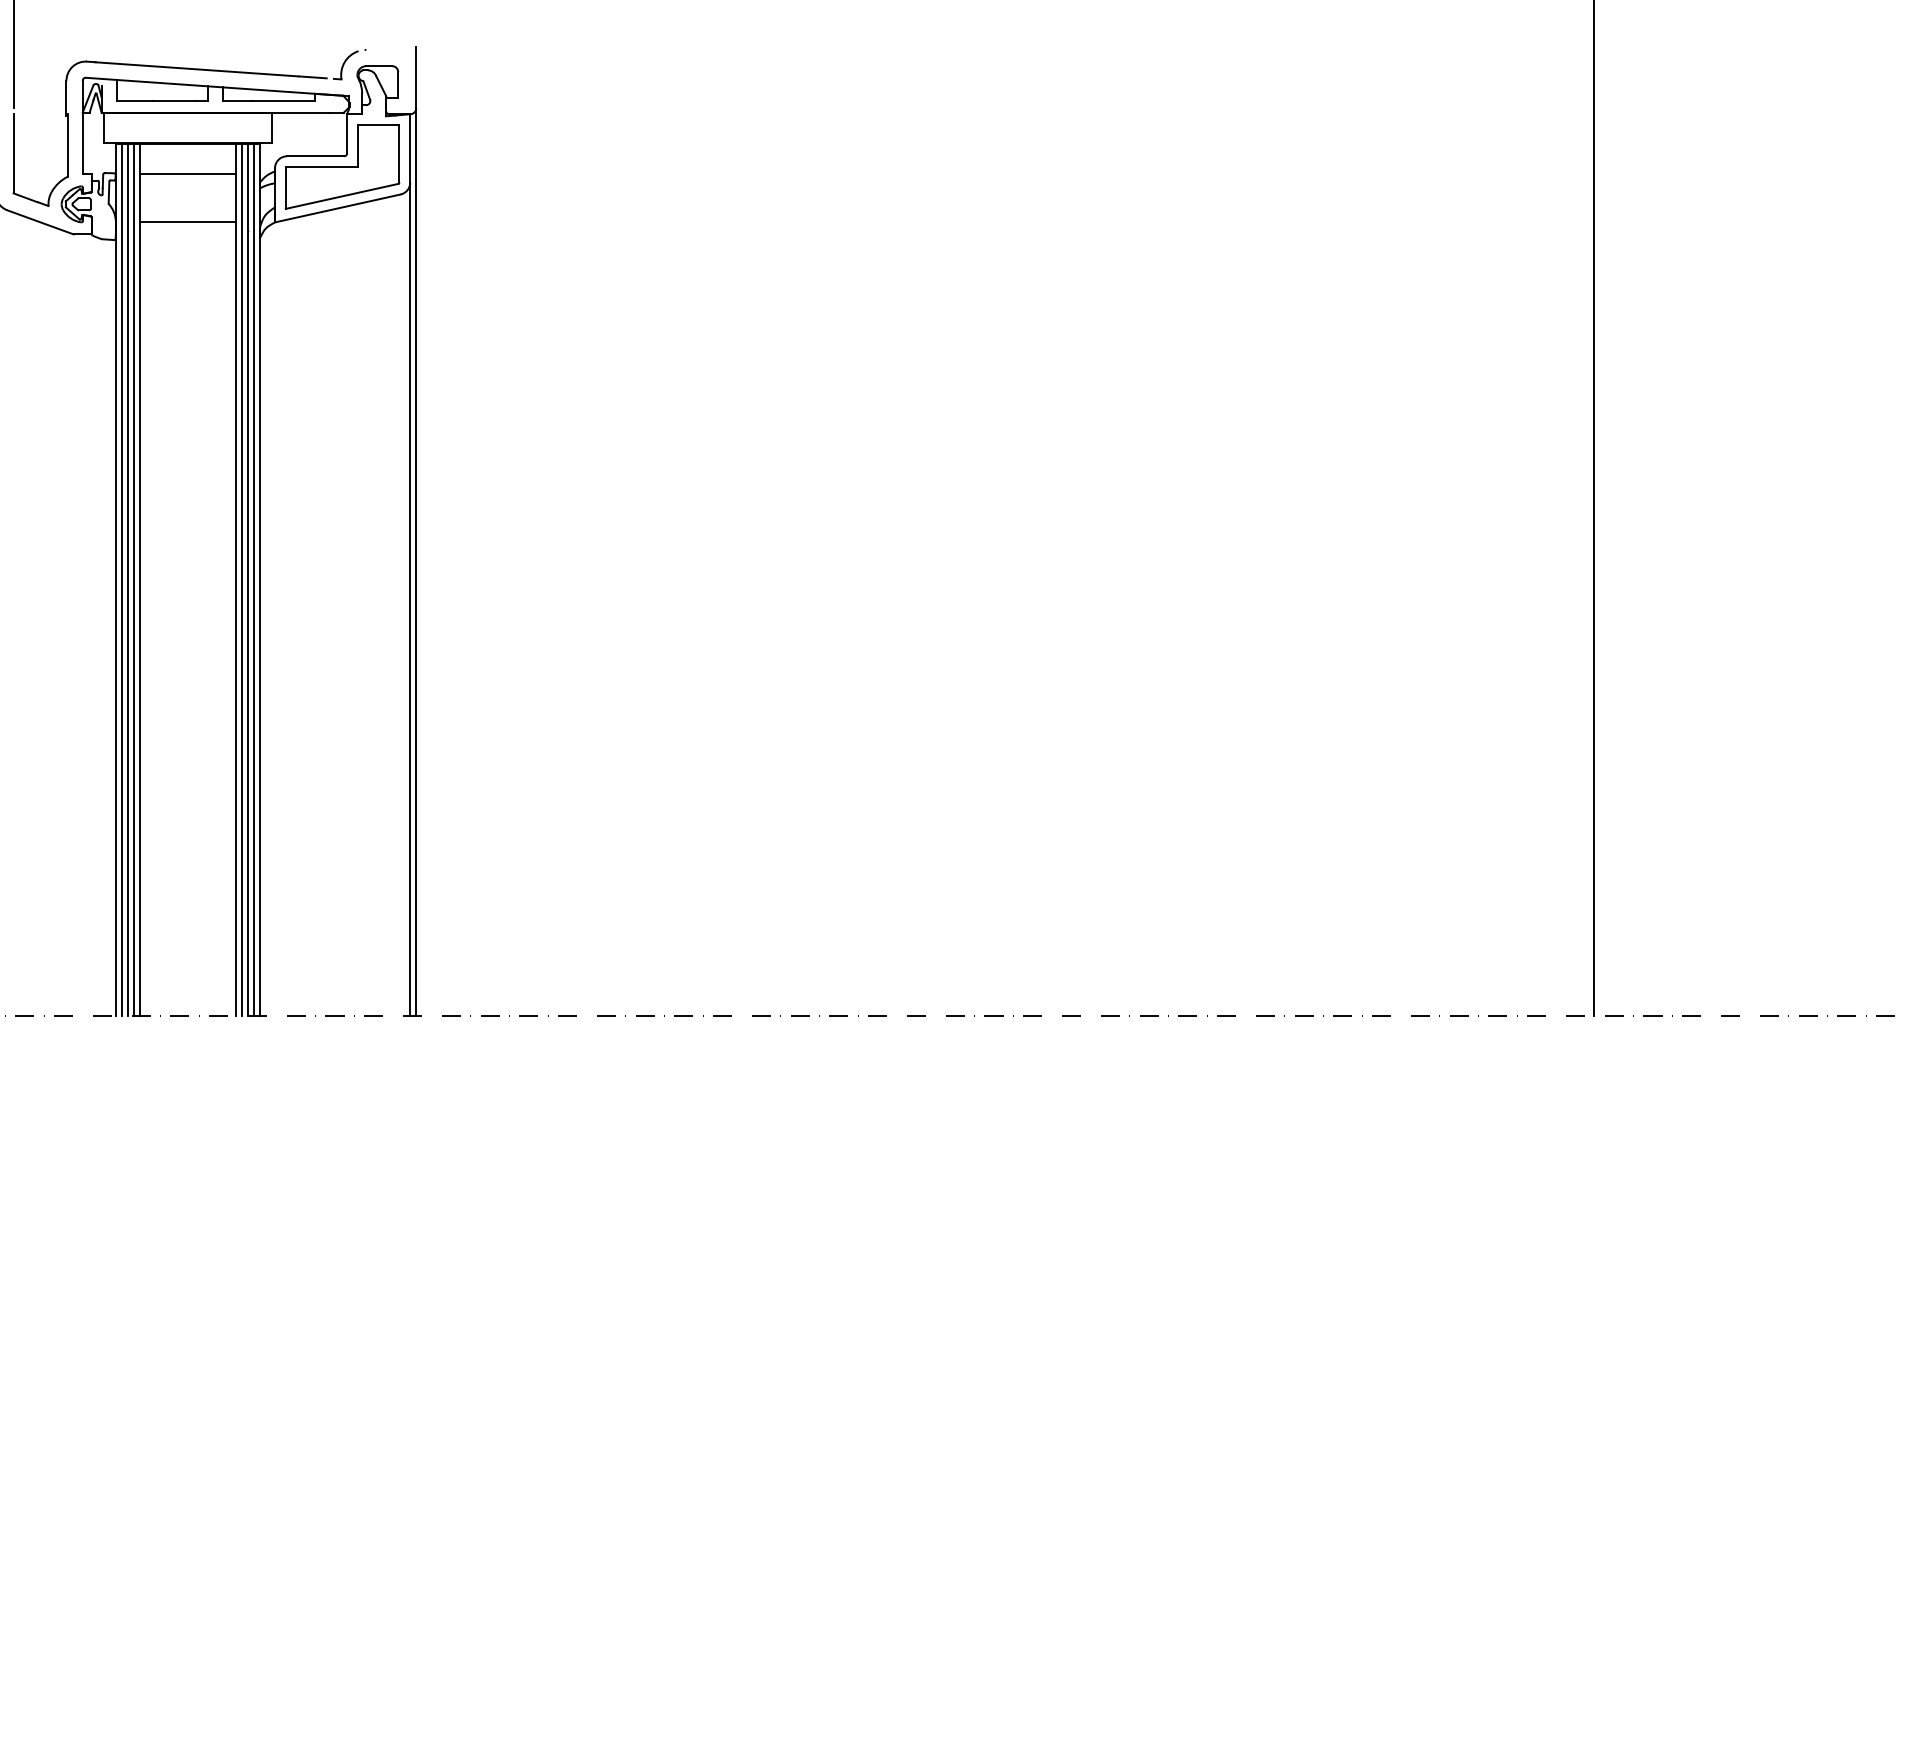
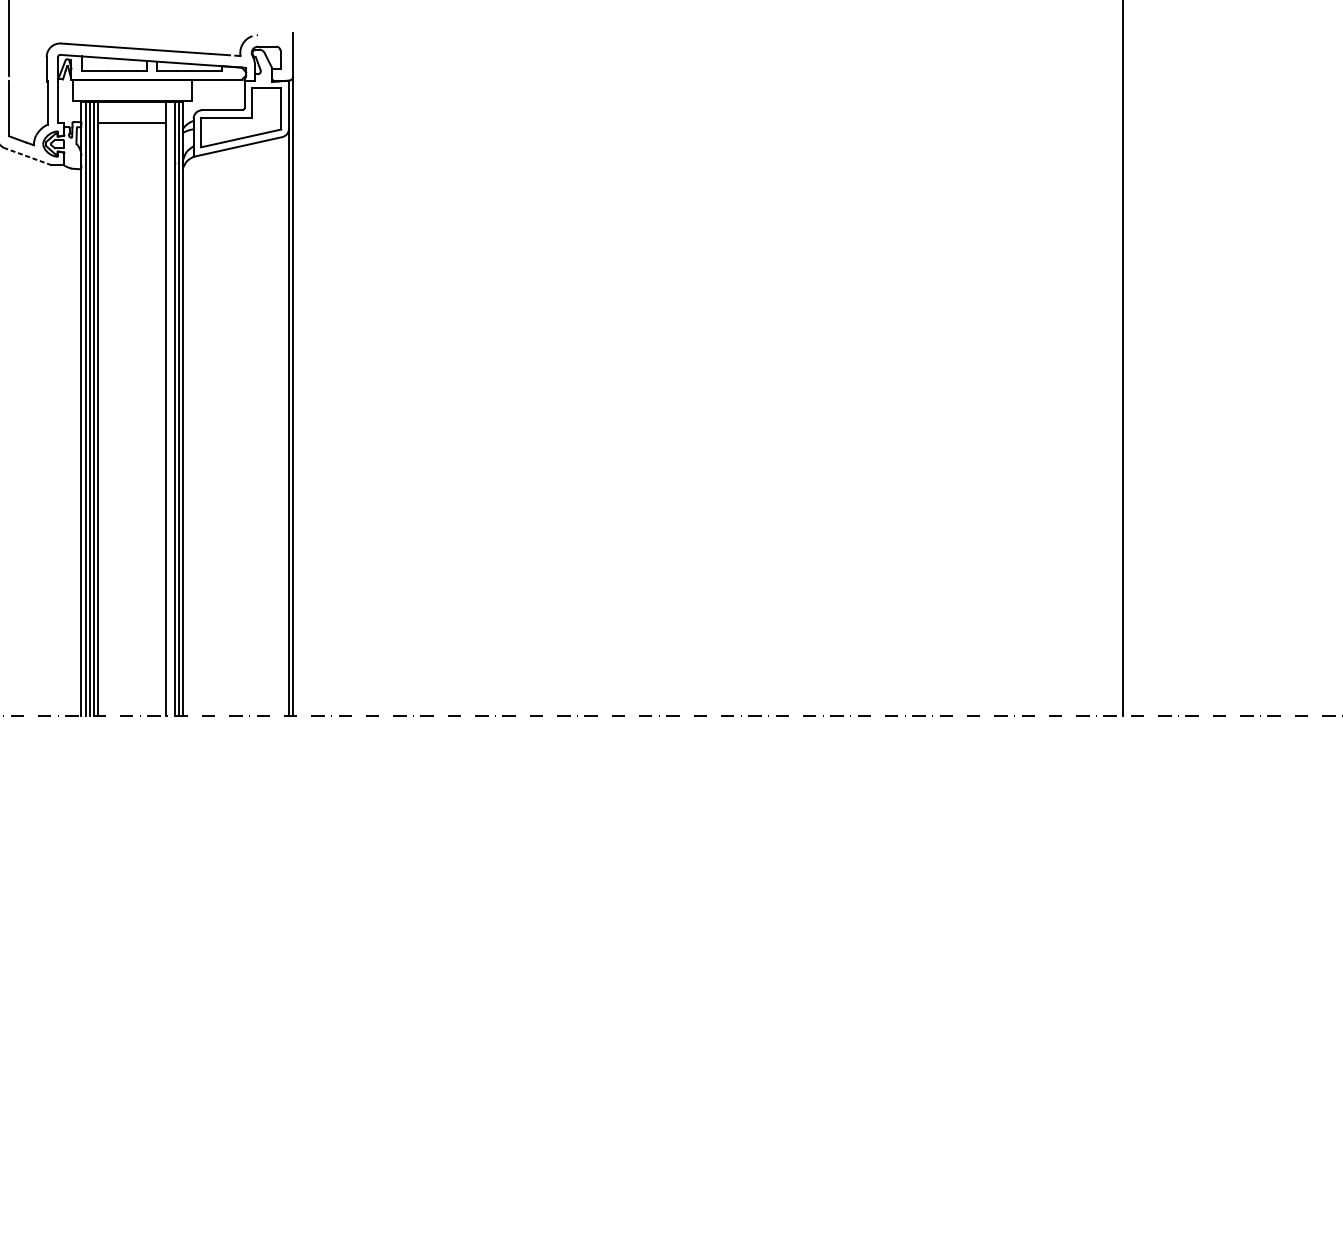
line: (40, 222) -> (28, 156), solid -> dashed
line: (187, 222) -> (131, 156), removed
line: (241, 579) -> (170, 408), removed

